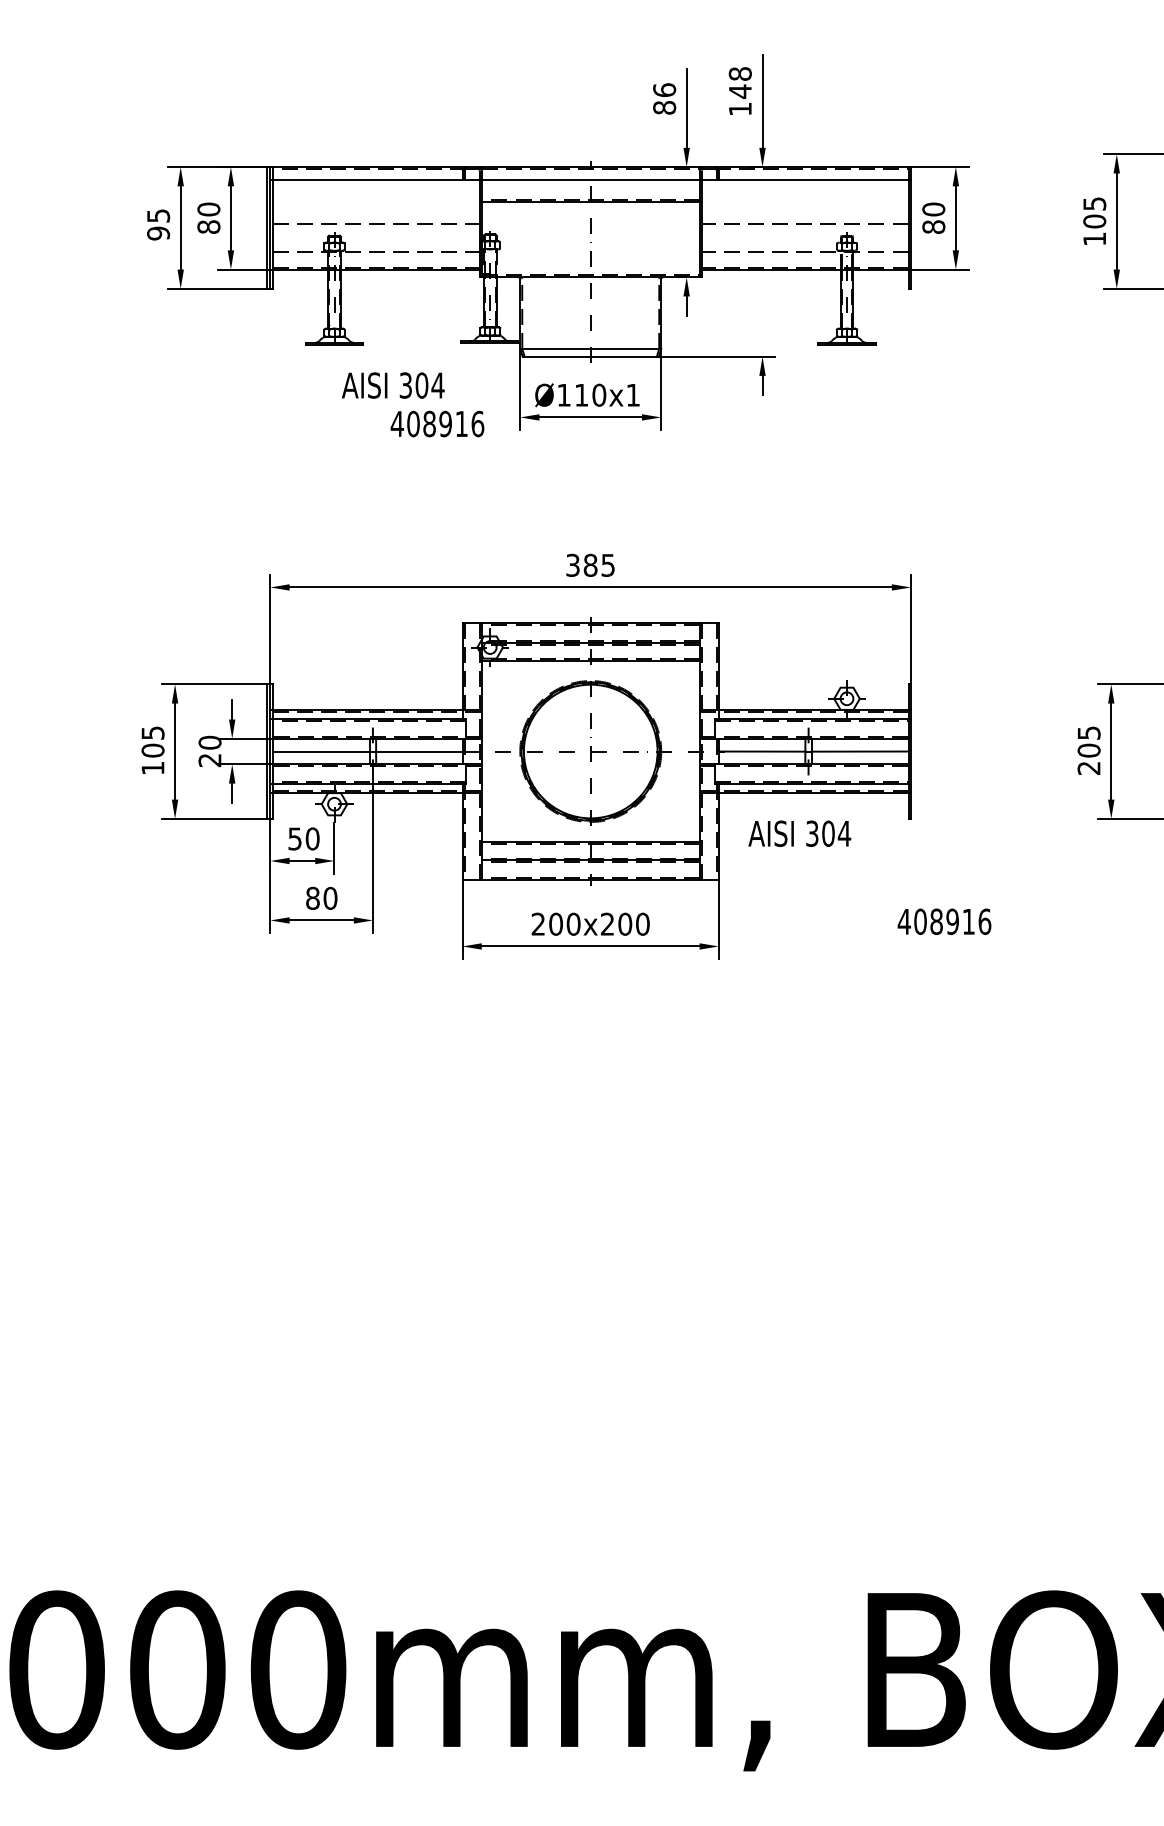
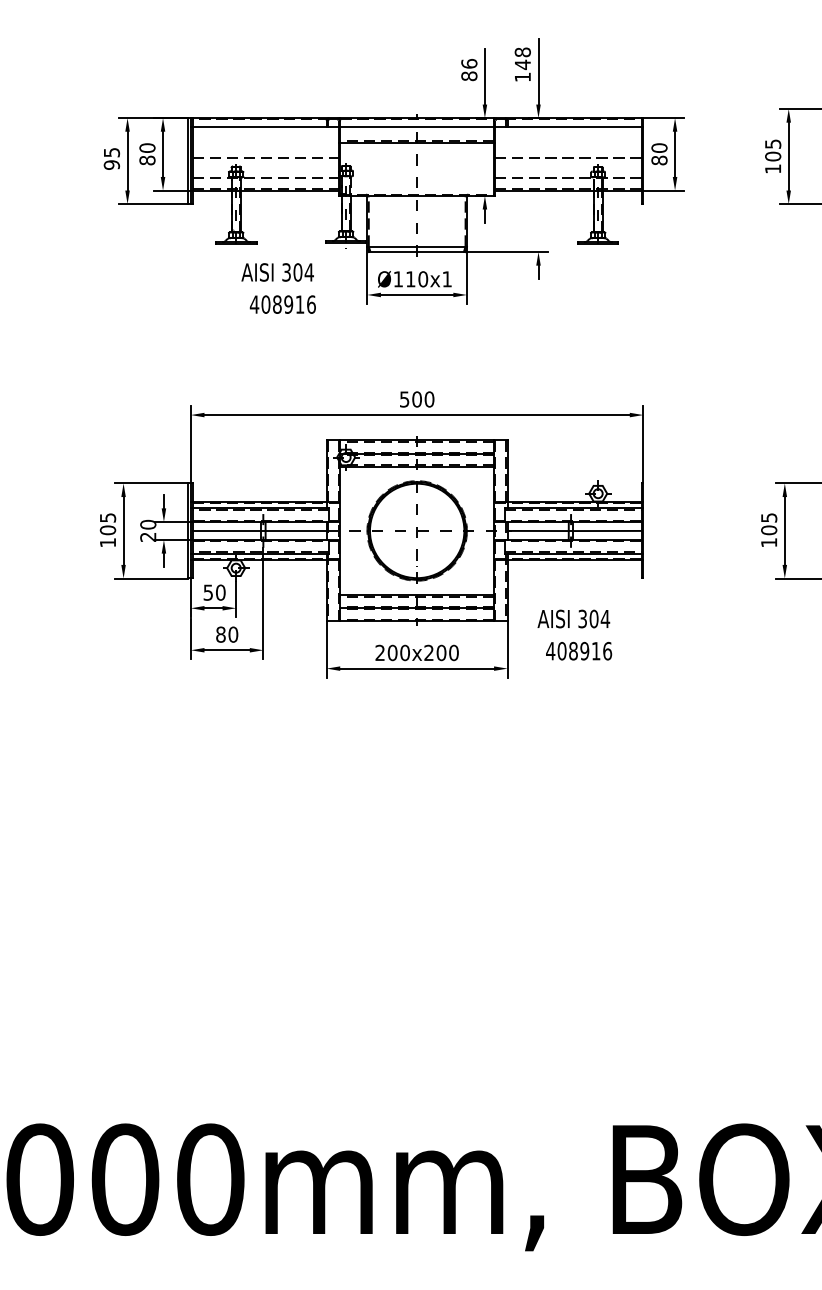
text: (436, 423) -> (282, 304), moved
text: (591, 565) -> (417, 399), 385 -> 500
text: (1088, 767) -> (768, 542), 205 -> 105
text: (799, 833) -> (573, 618), moved
text: (945, 920) -> (579, 650), moved

